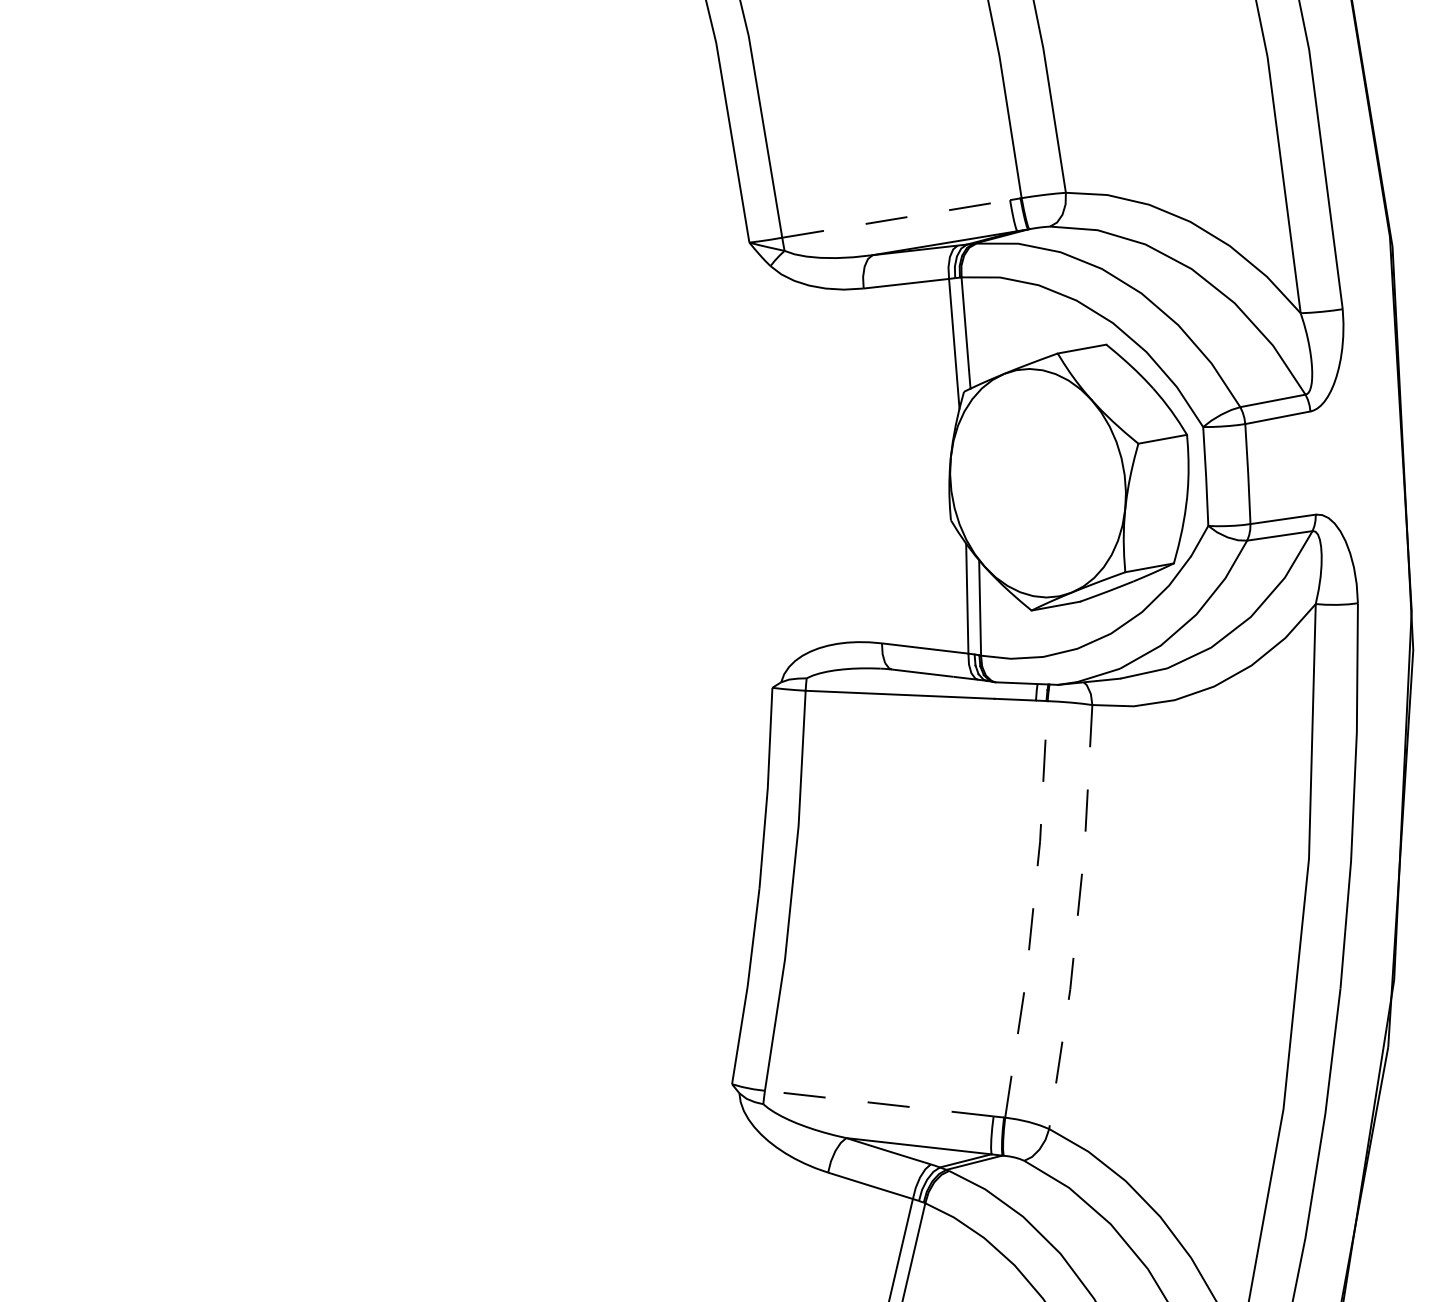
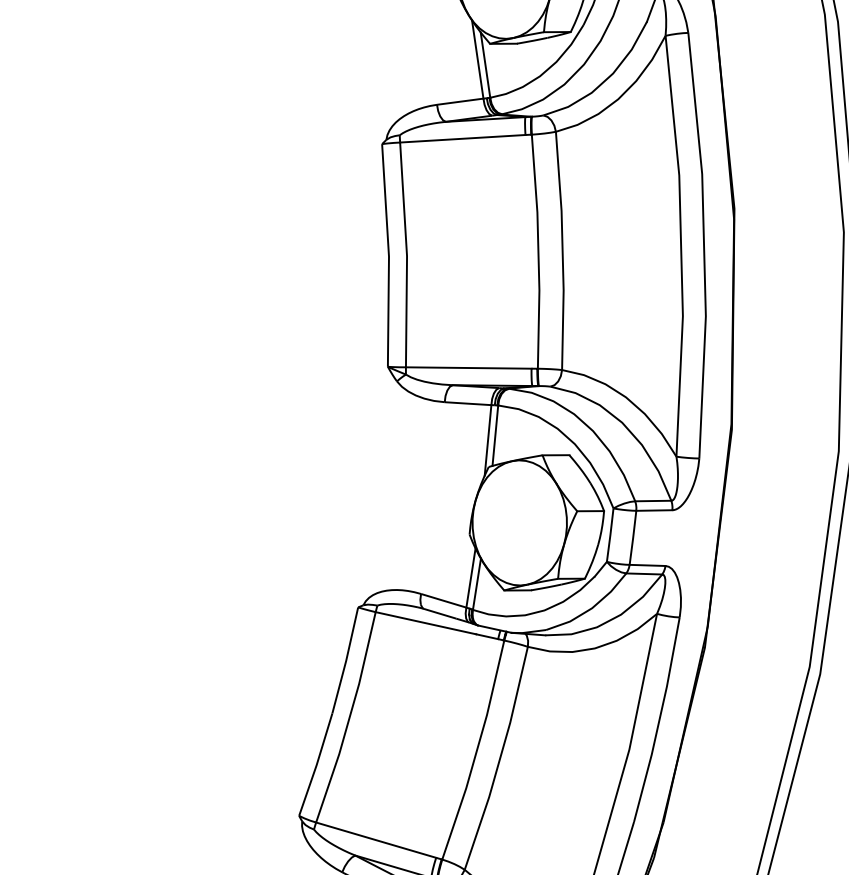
line: (895, 219) -> (468, 368), dashed -> solid
line: (1032, 909) -> (476, 750), dashed -> solid
line: (1077, 919) -> (499, 760), dashed -> solid
line: (880, 1104) -> (376, 840), dashed -> solid

